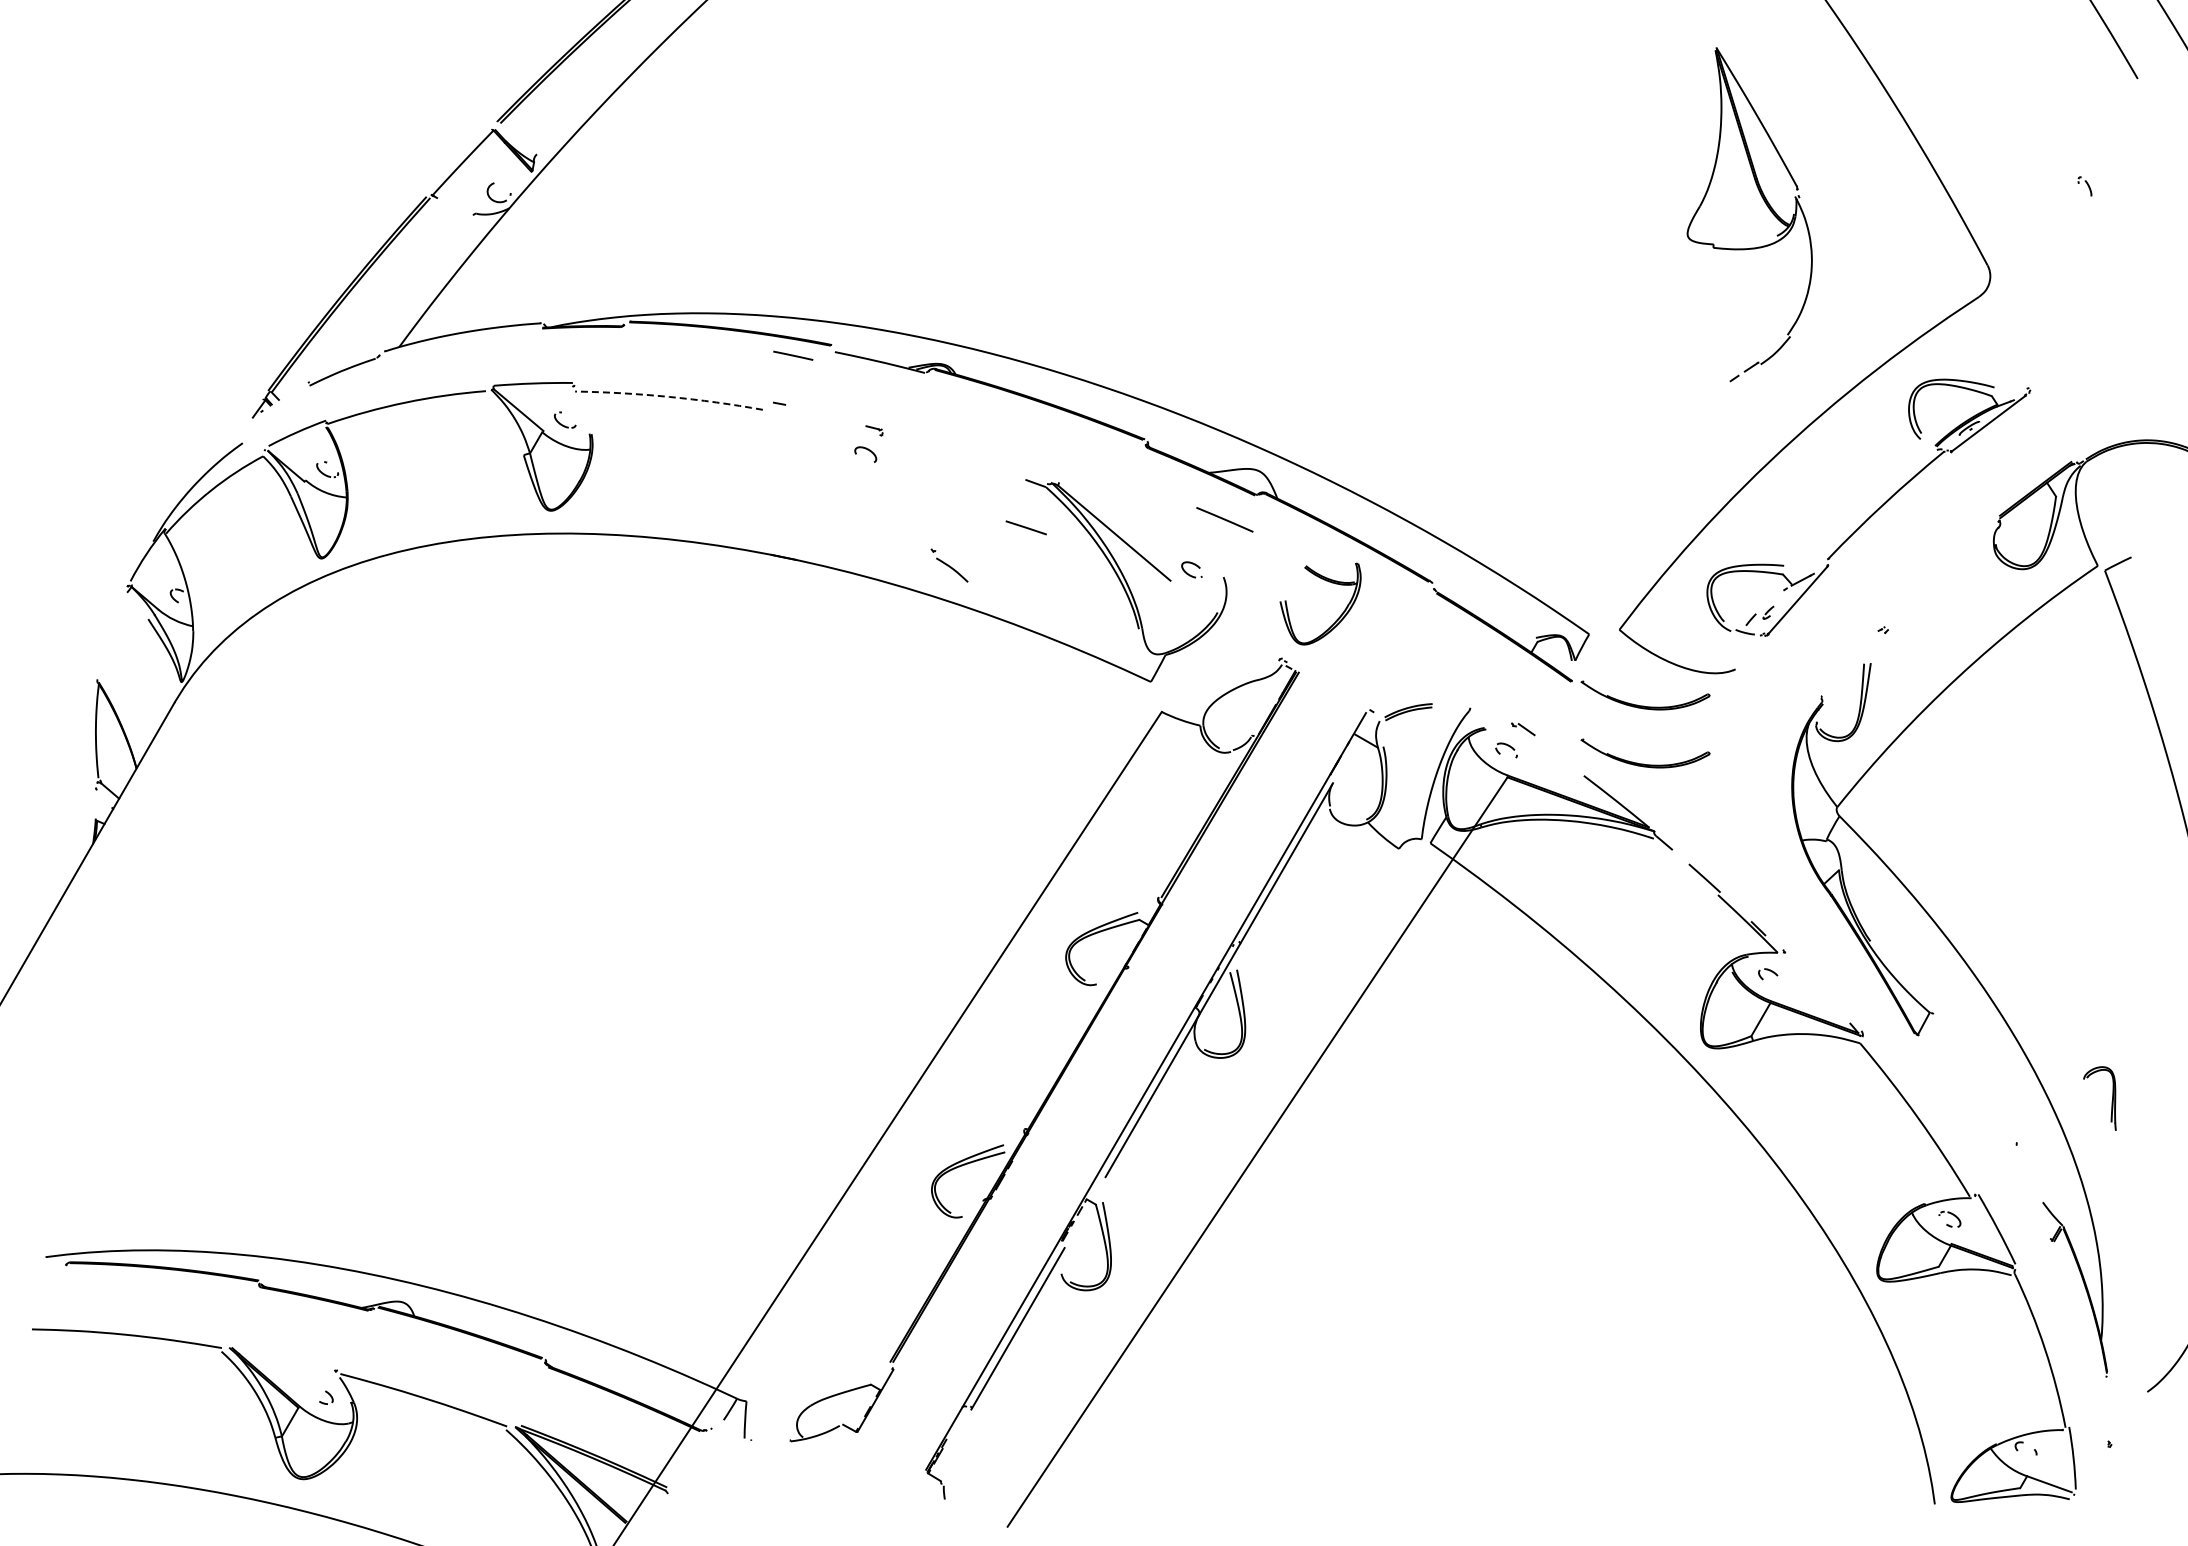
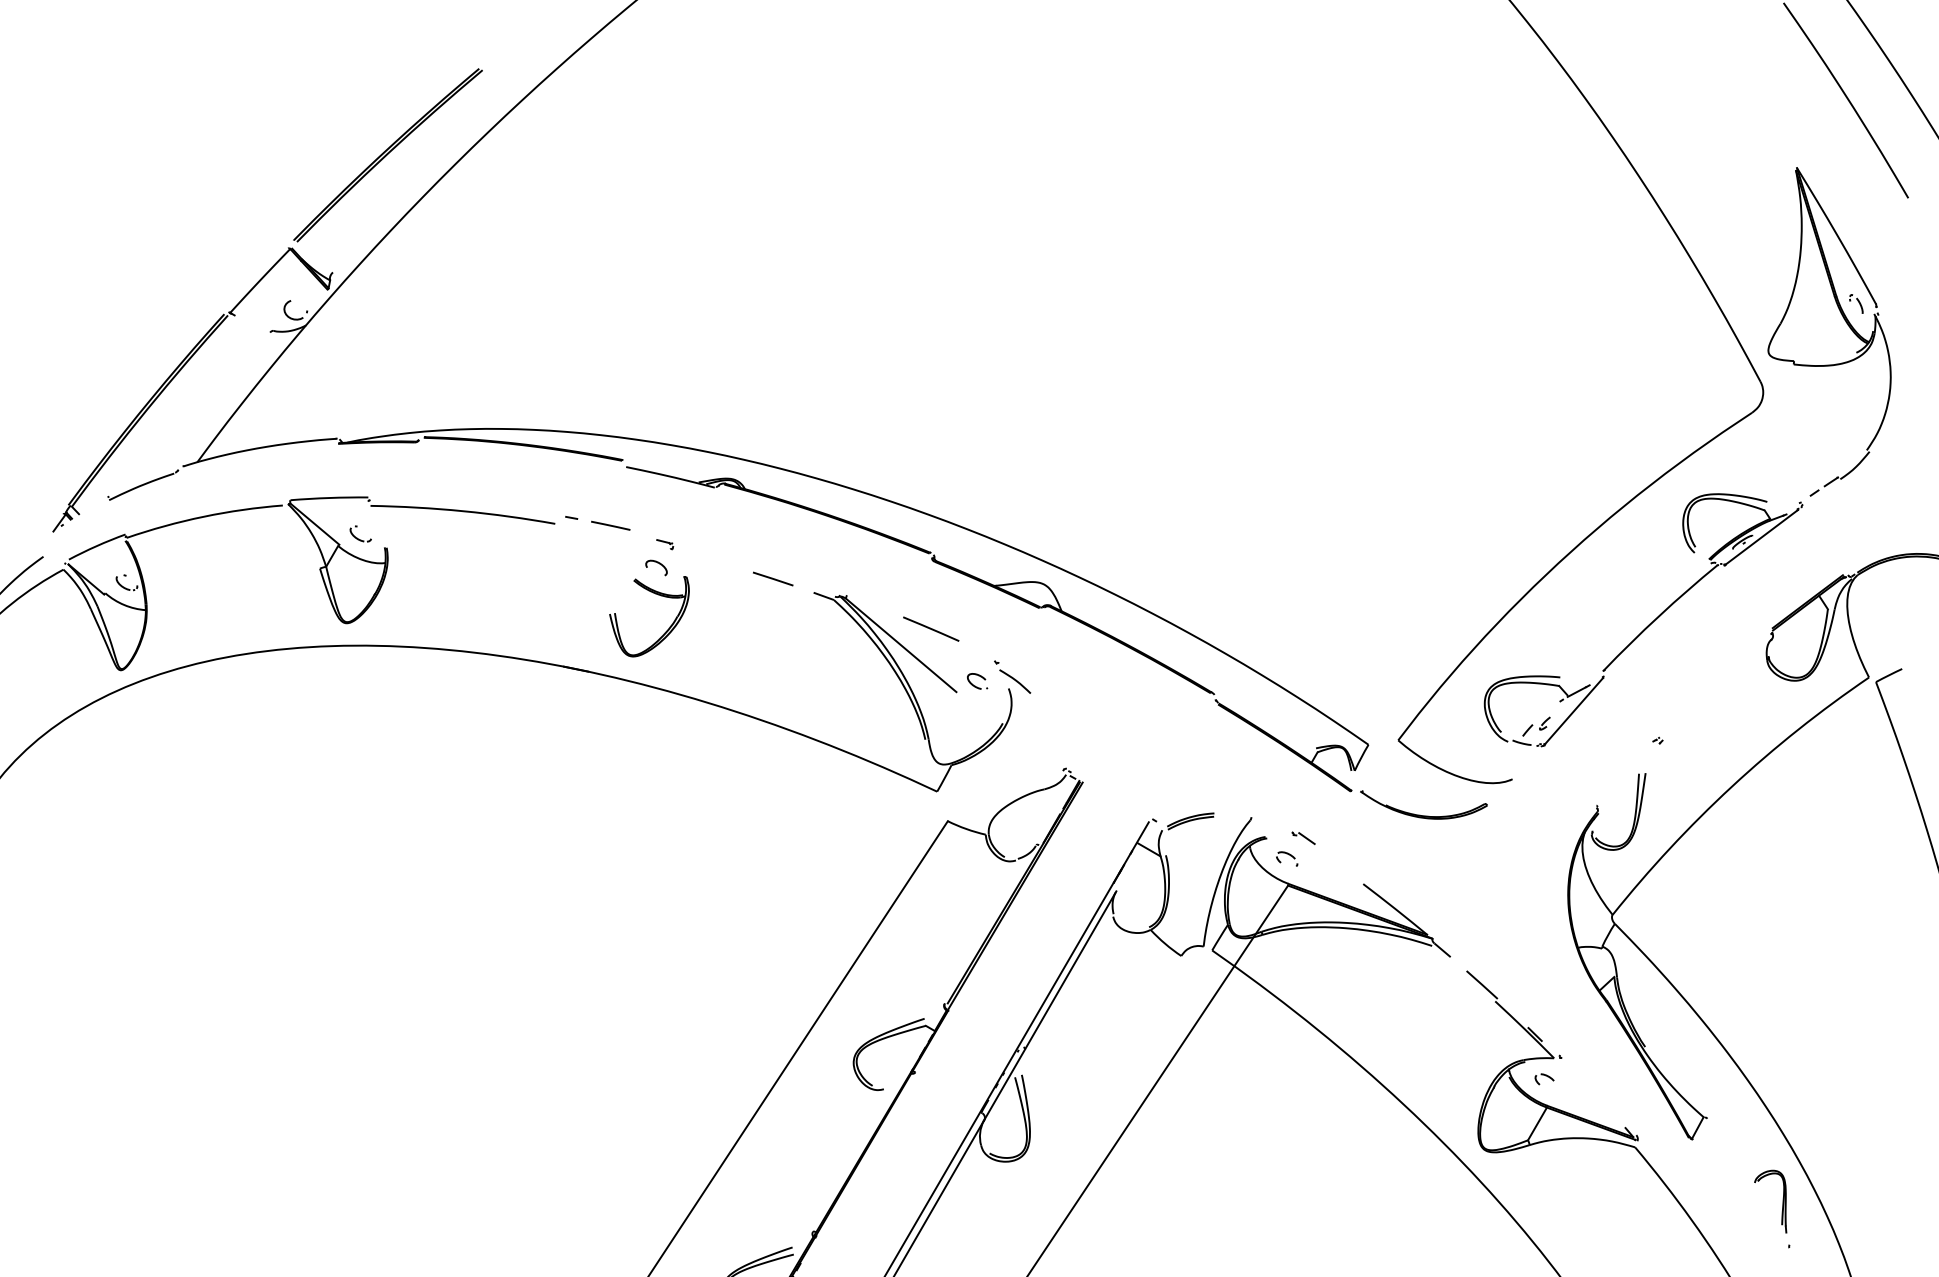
part: (1749, 214) -> (1829, 331), moved
line: (793, 355) -> (611, 525), moved
arc: (669, 396) -> (463, 510), dashed -> solid
line: (1224, 519) -> (930, 628), moved
line: (1025, 527) -> (772, 578), moved
part: (949, 565) -> (1012, 677), moved
part: (1336, 619) -> (665, 631), moved
part: (1644, 763) -> (1422, 871), removed
part: (2111, 1101) -> (1782, 1204), moved

